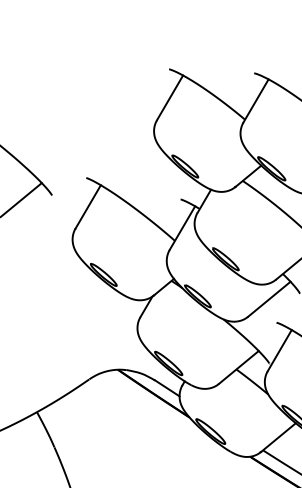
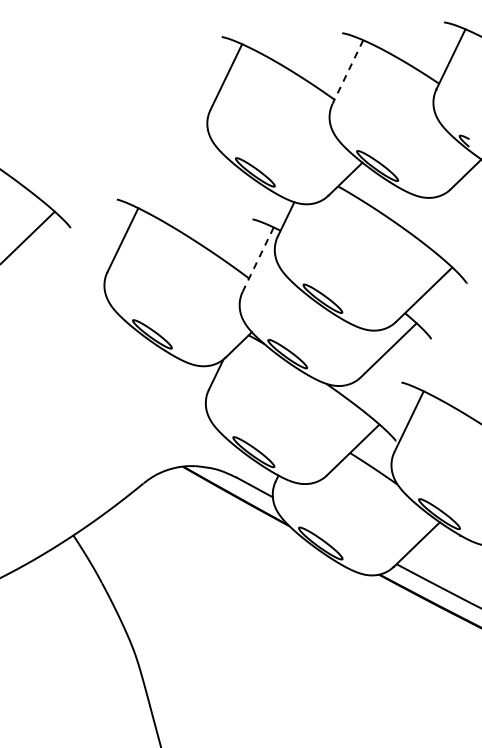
line: (255, 101) -> (347, 72), solid -> dashed
line: (182, 228) -> (258, 259), solid -> dashed

